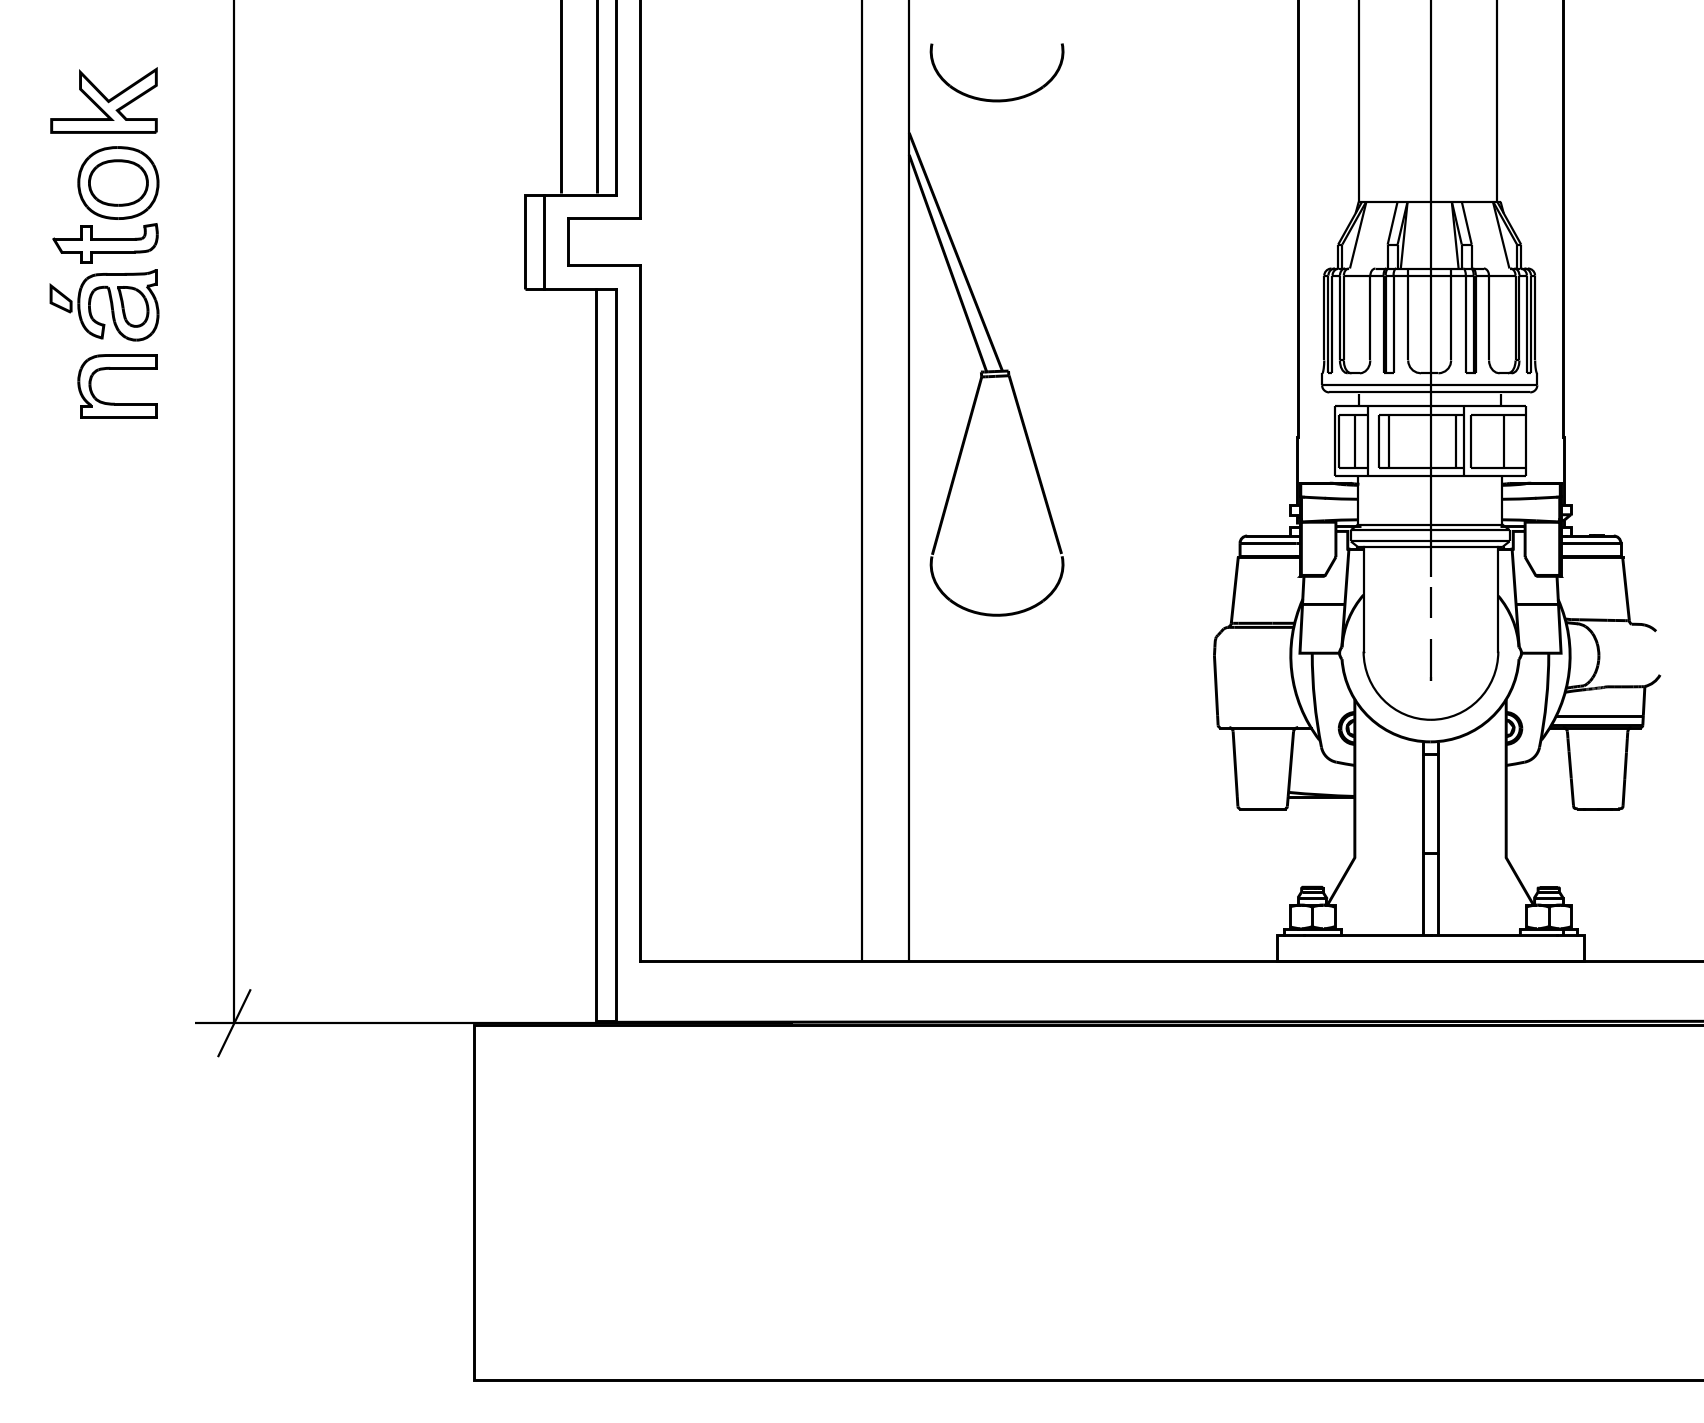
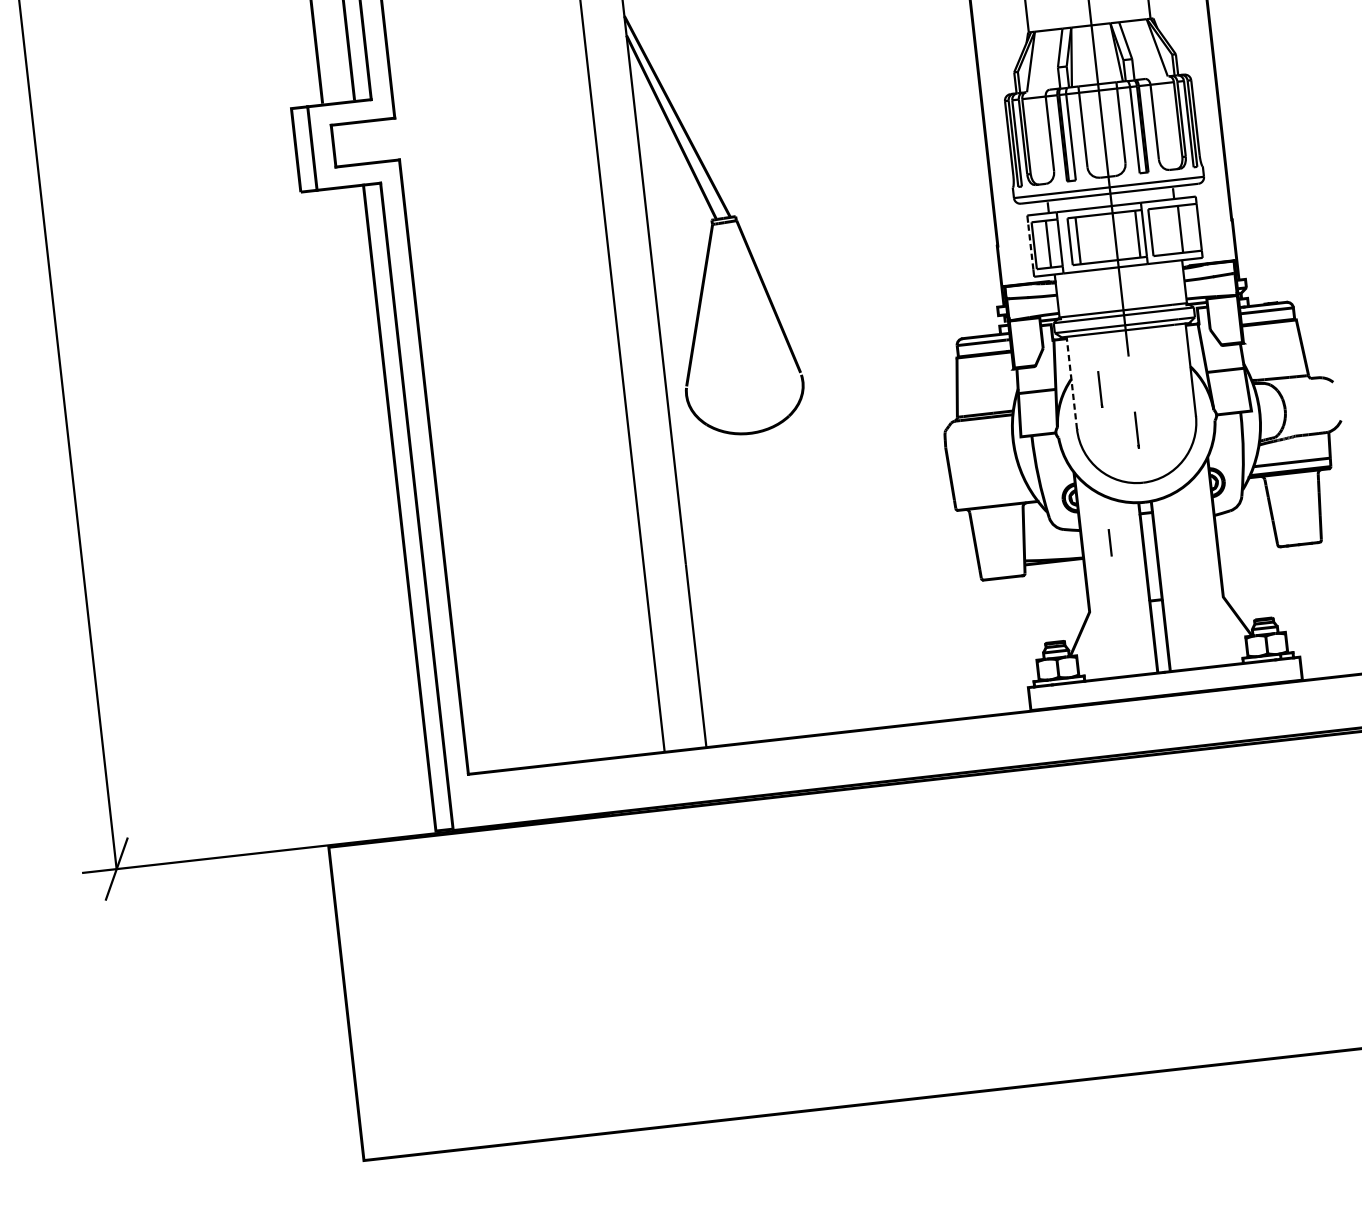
line: (1334, 441) -> (1030, 246), solid -> dashed
line: (1363, 598) -> (1071, 382), solid -> dashed
line: (1430, 602) -> (1110, 542), moved
line: (1394, 609) -> (1100, 388), added

